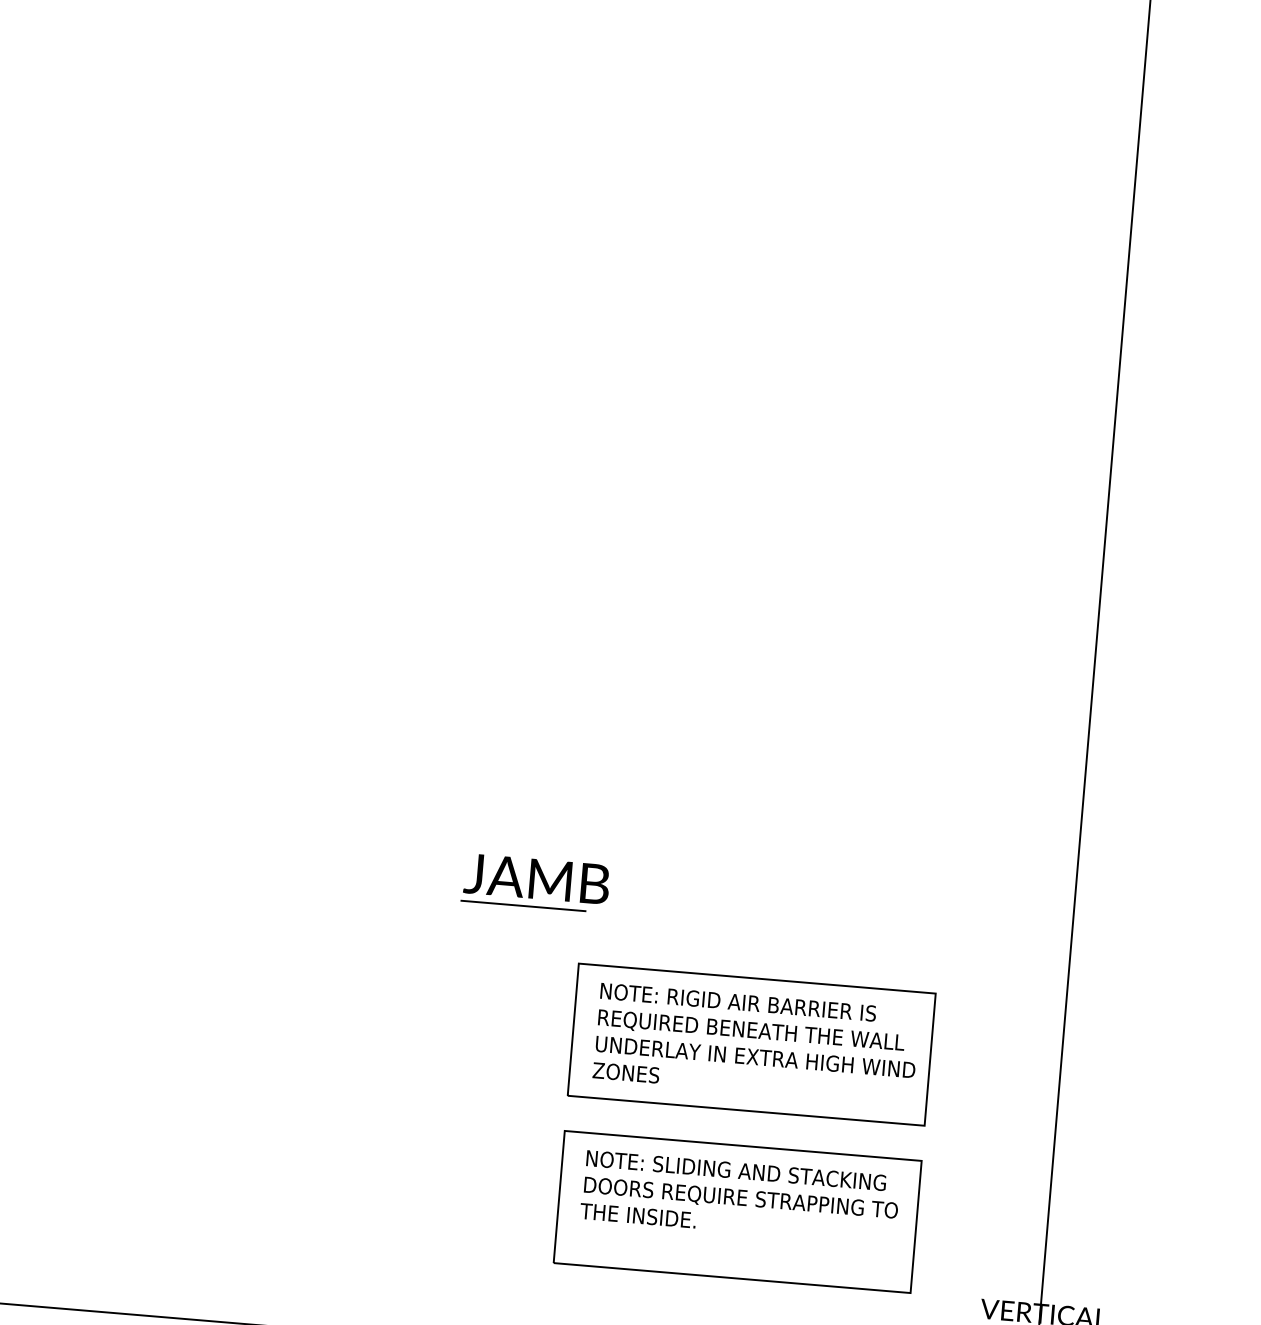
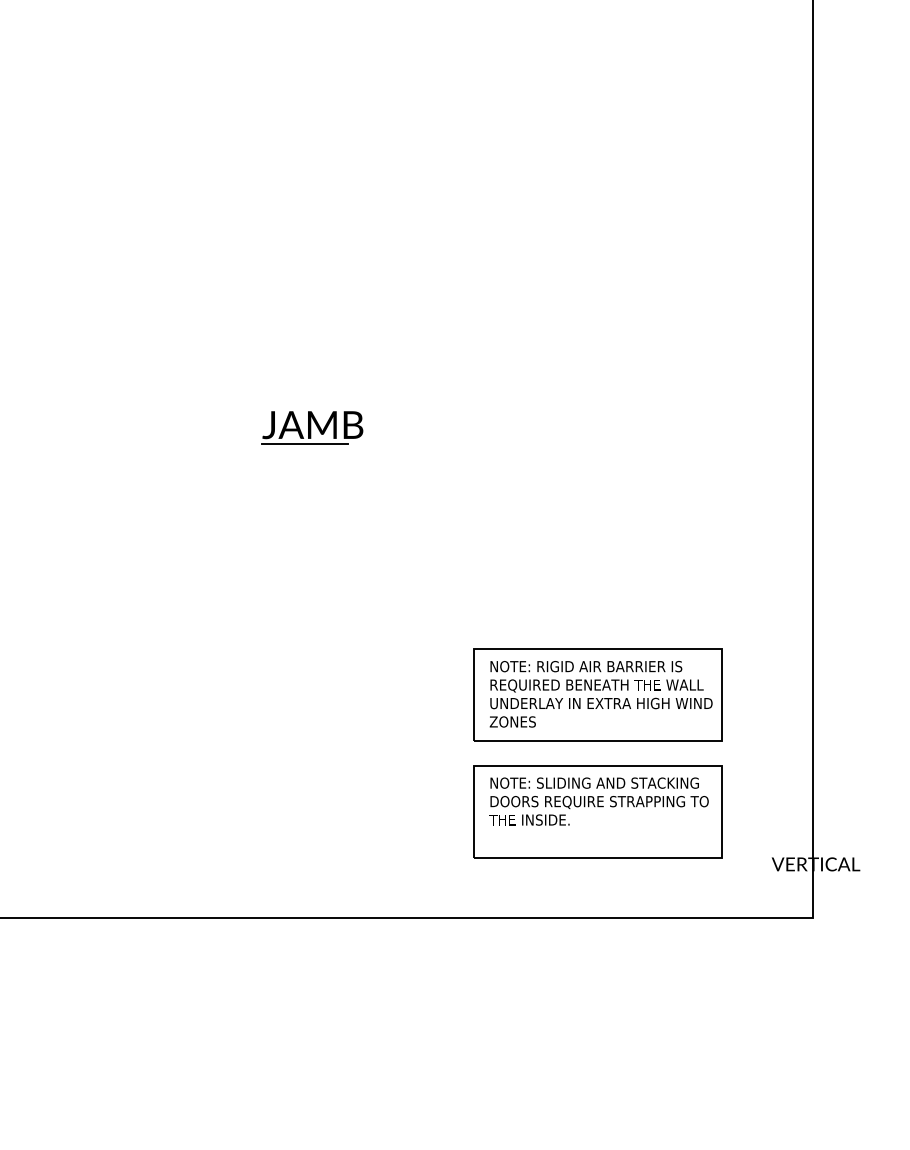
part: (536, 882) -> (312, 427), moved

